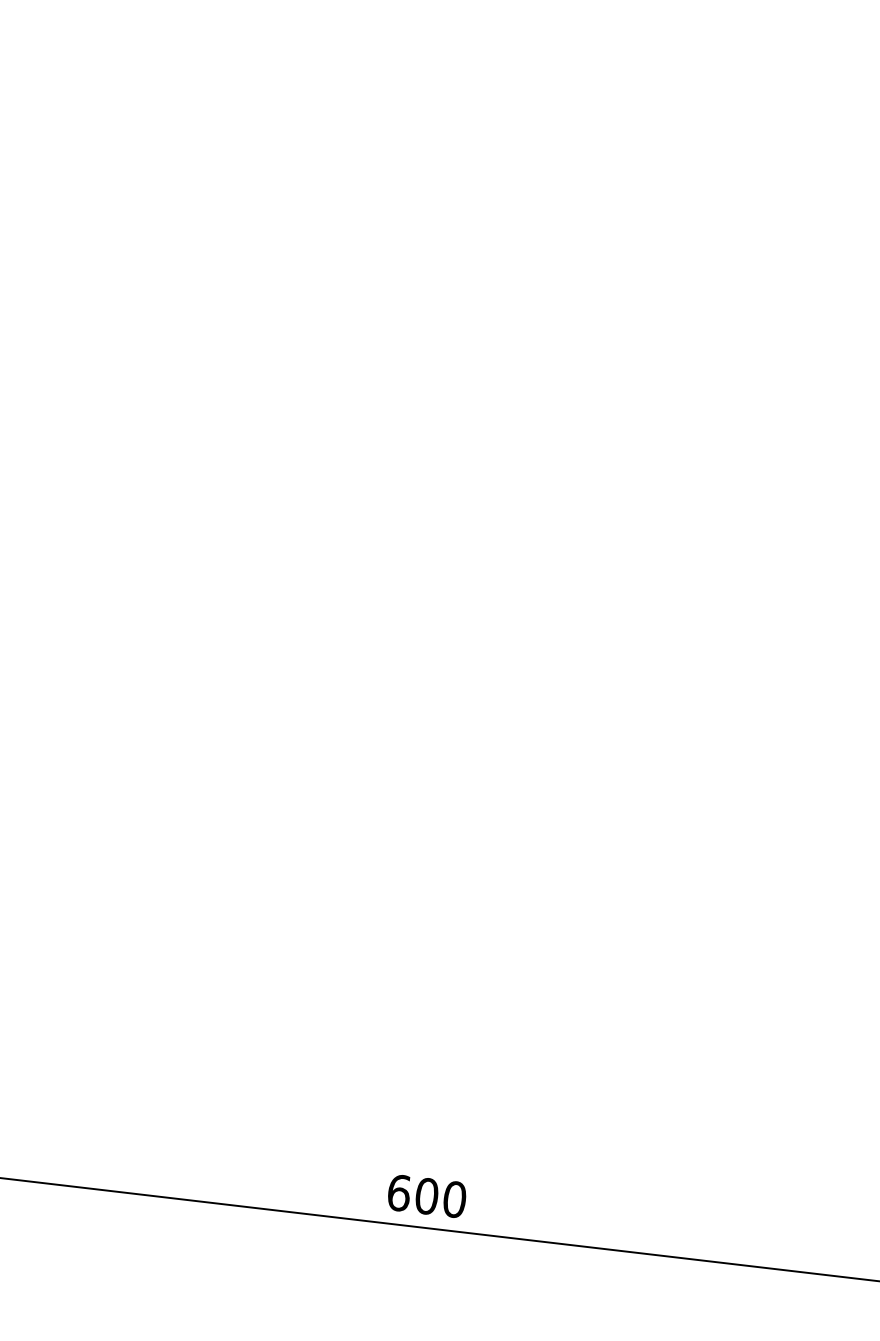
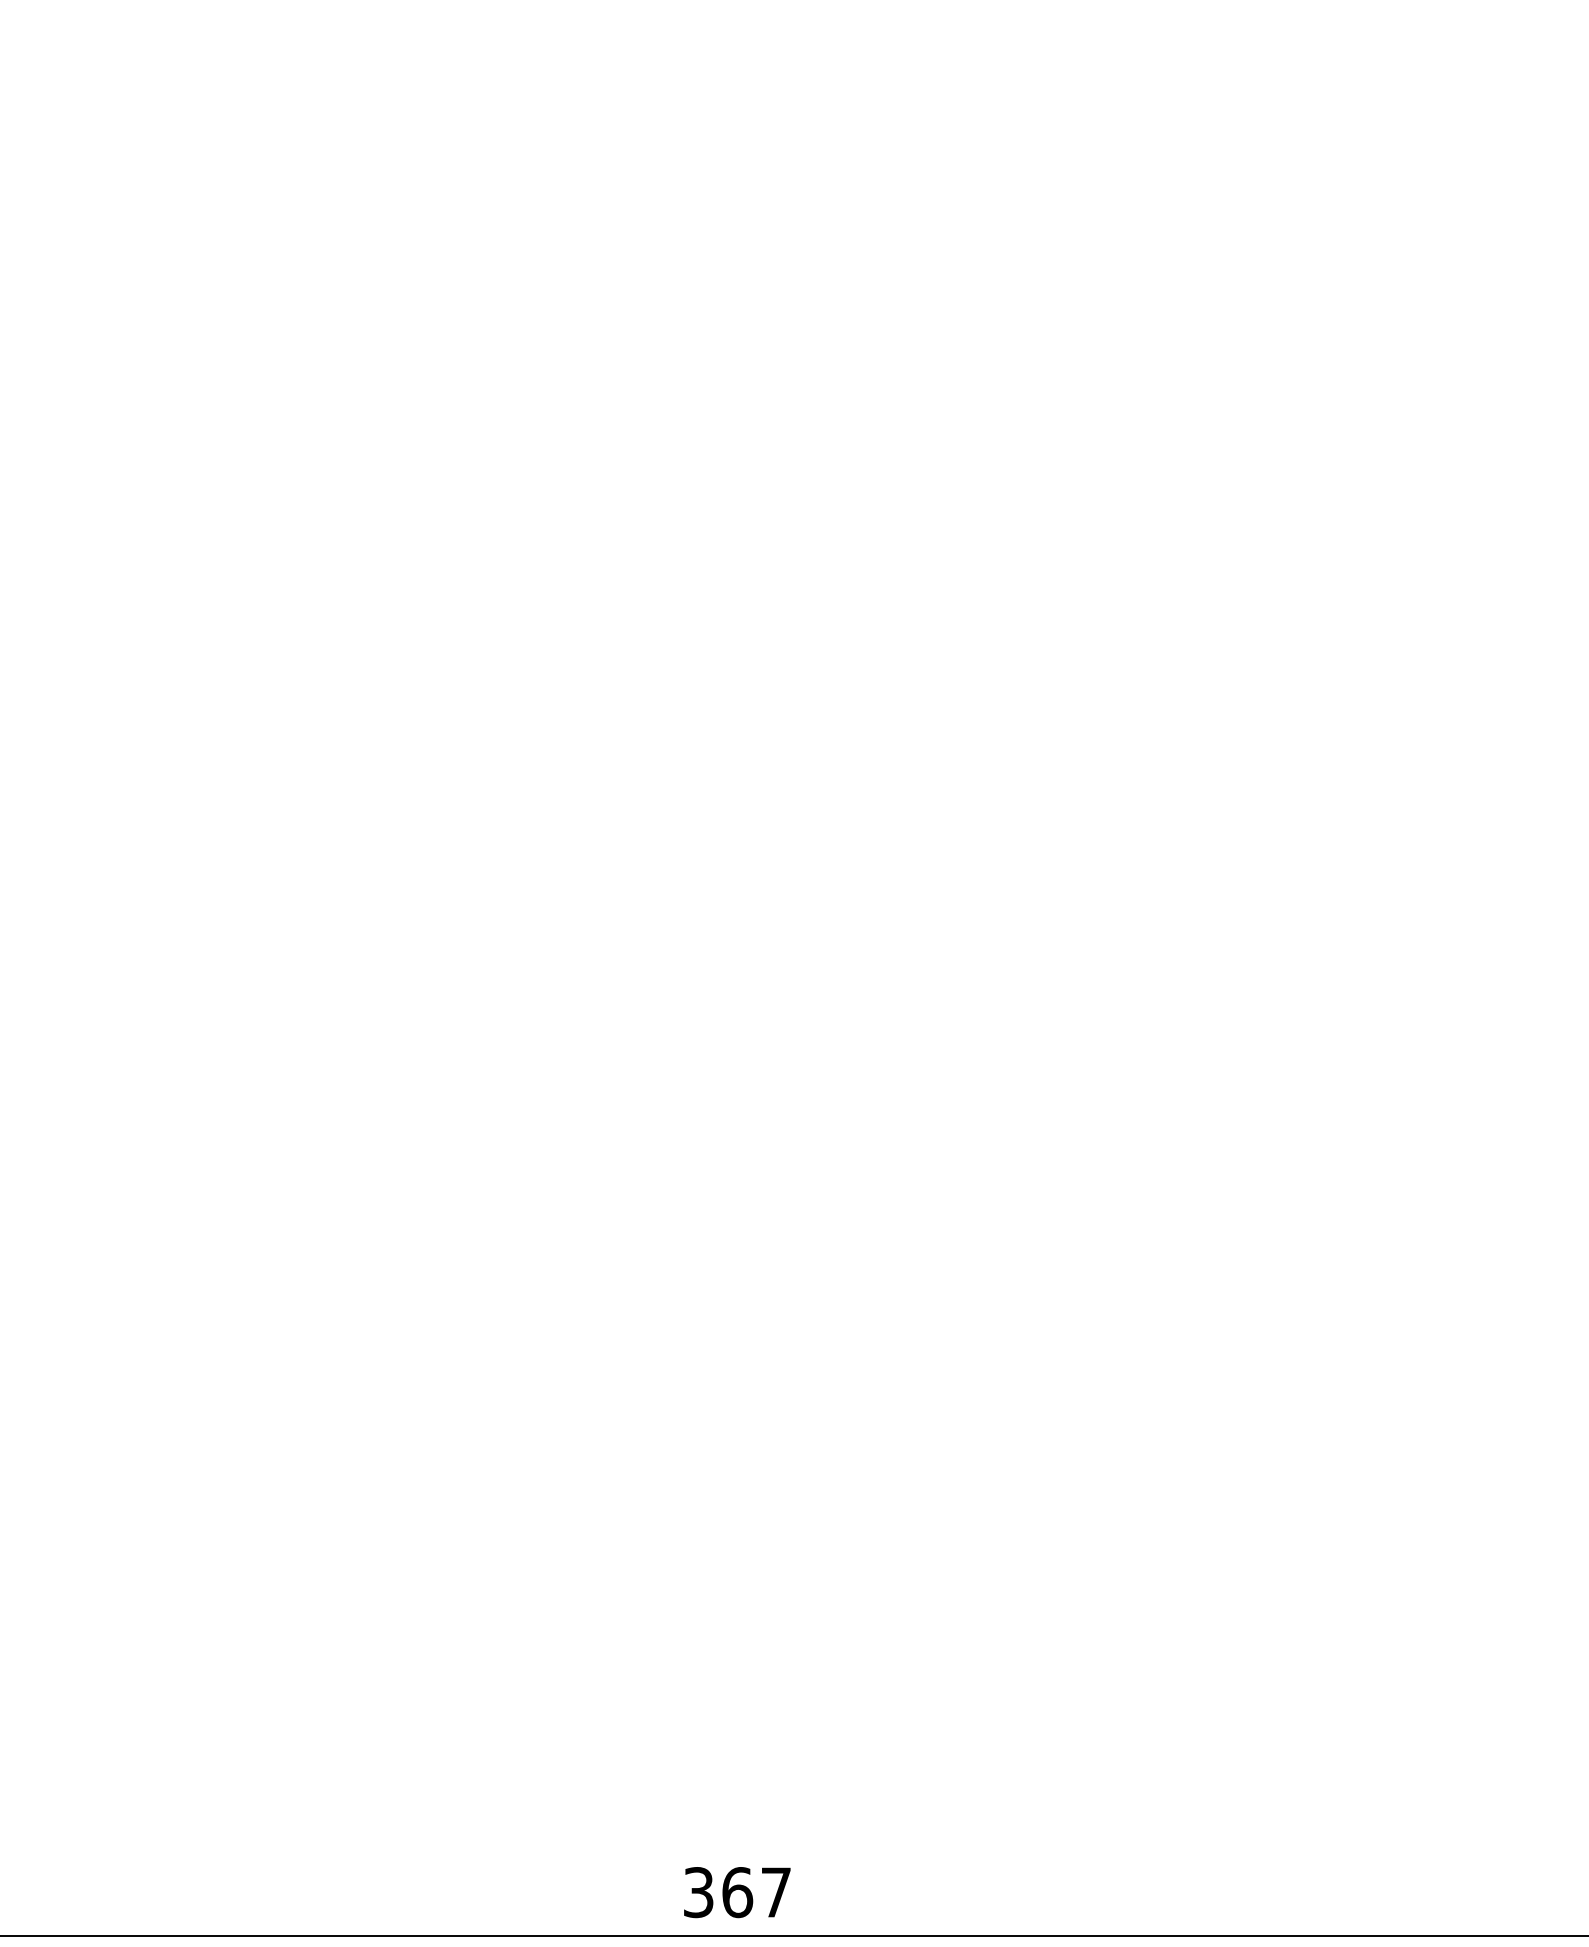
text: (426, 1196) -> (737, 1892), 600 -> 367

